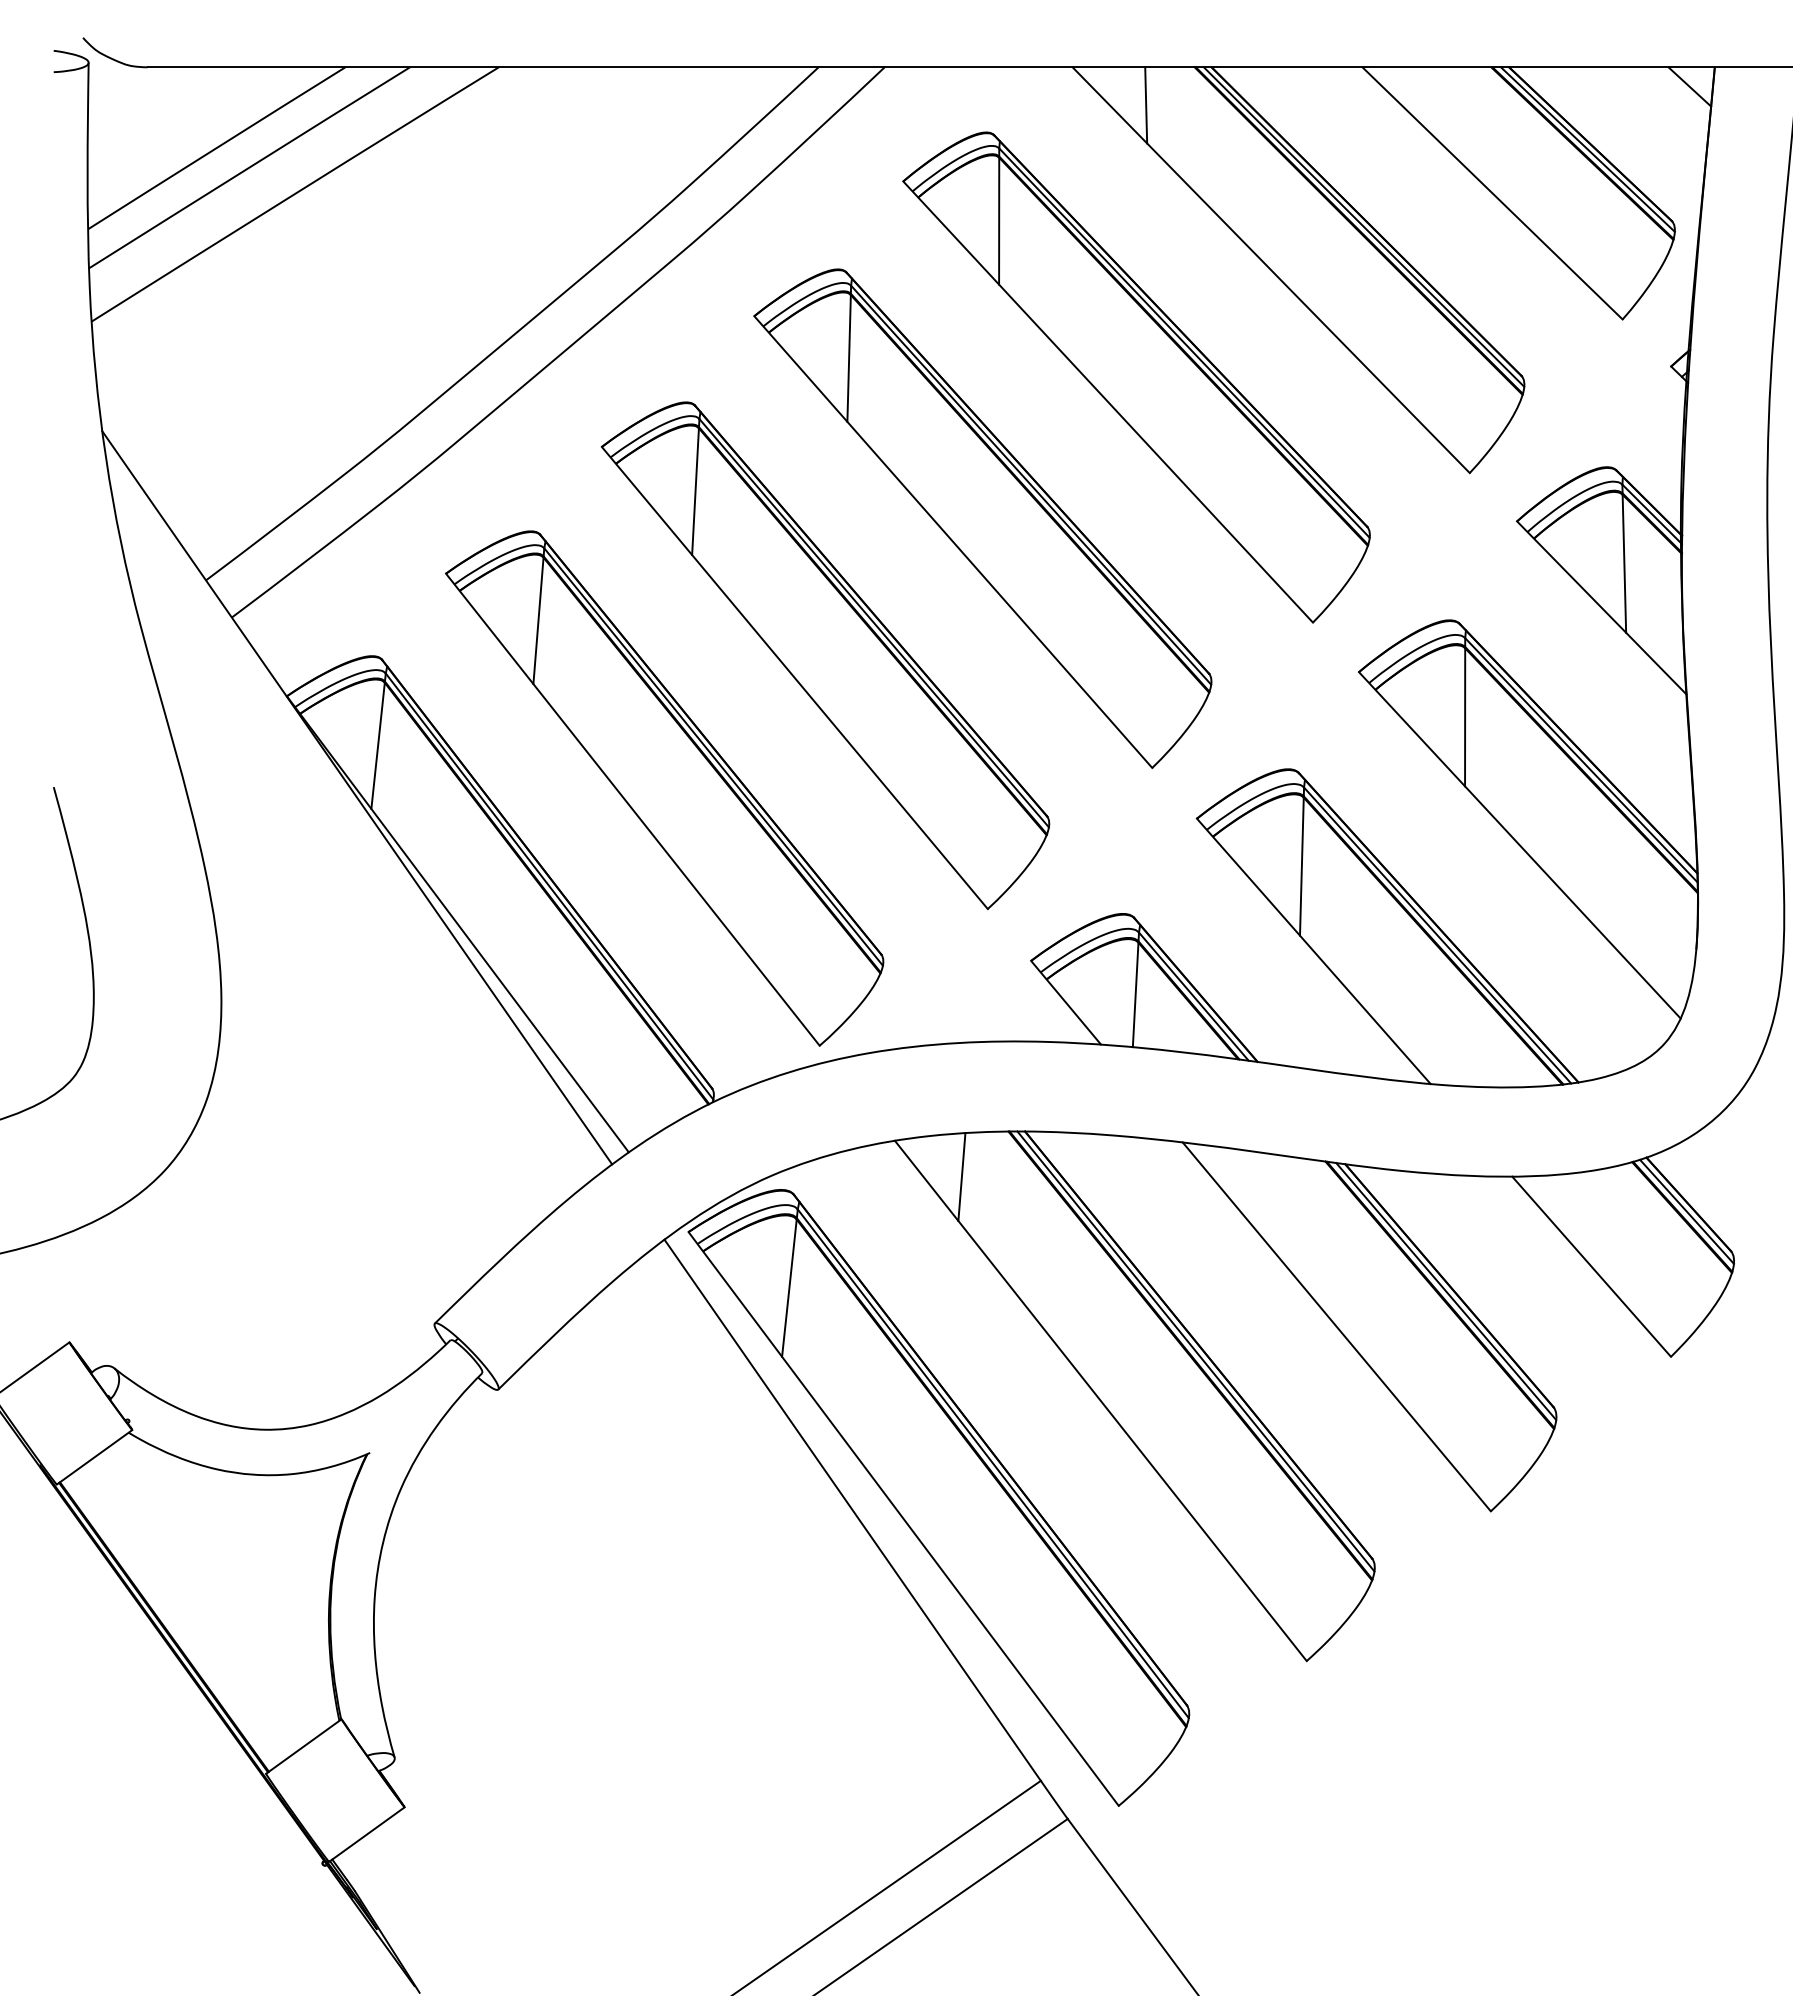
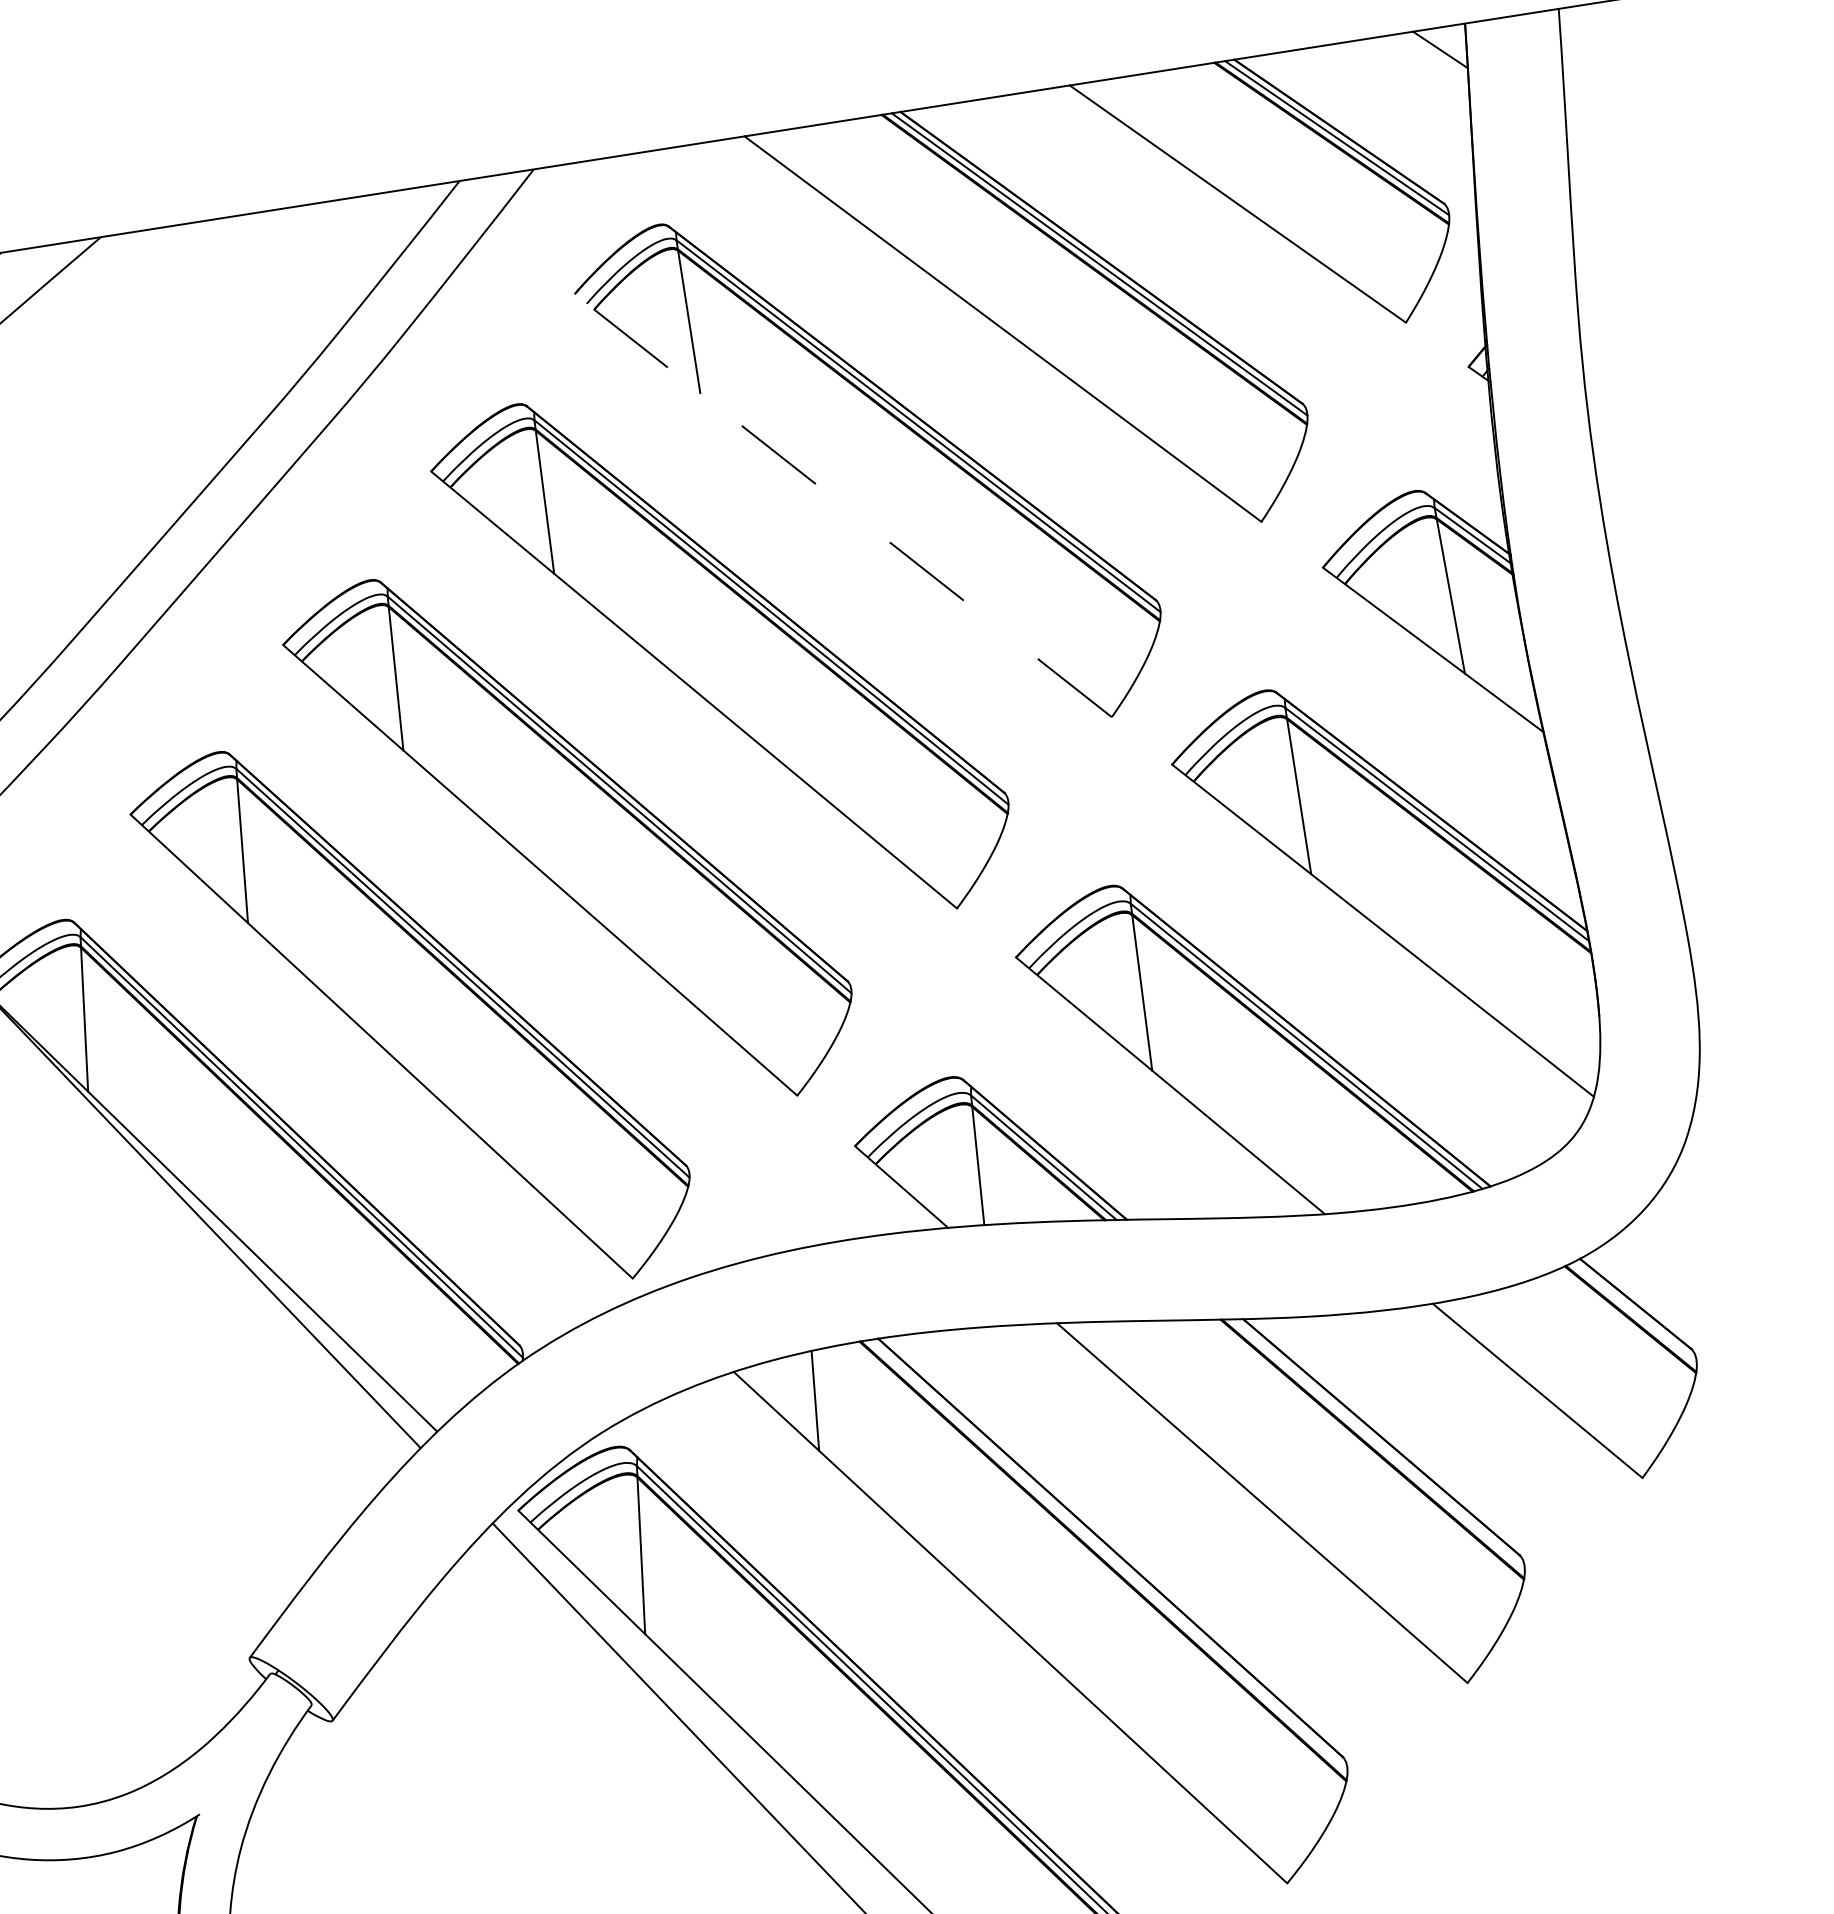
line: (1146, 105) -> (834, 166), removed
line: (1107, 401) -> (842, 505), solid -> dashed
line: (1686, 1211) -> (1634, 1312), removed
line: (1446, 1291) -> (1379, 1444), removed
line: (1195, 1351) -> (1108, 1555), removed

